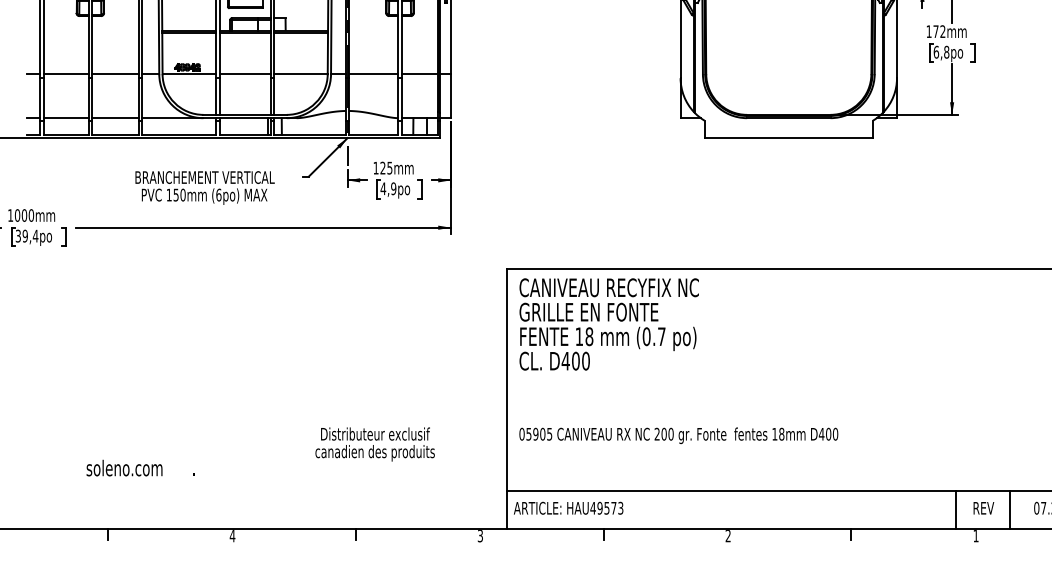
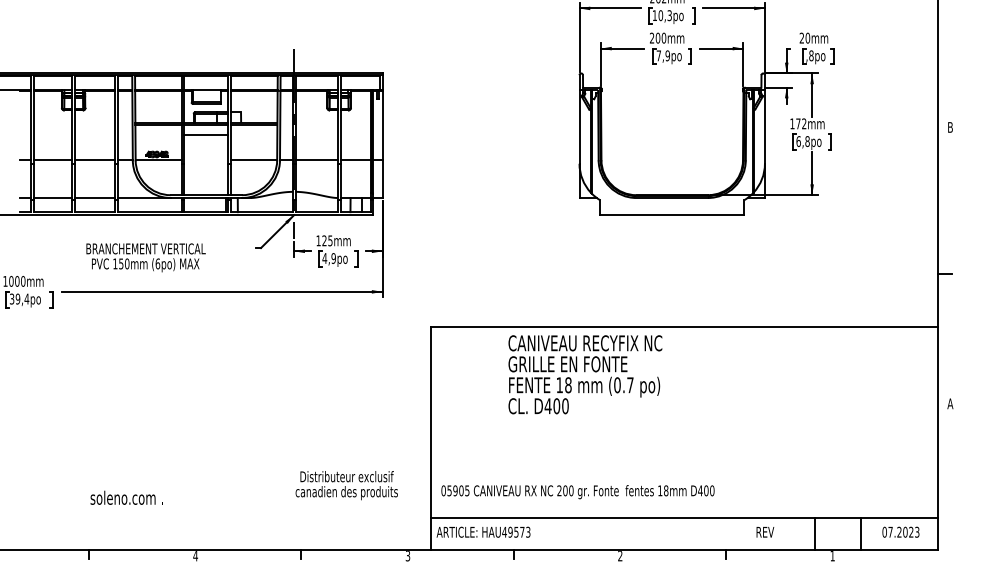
line: (245, 74) -> (206, 135), moved
text: (204, 187) -> (145, 257), moved
text: (609, 324) -> (585, 374), moved
text: (678, 436) -> (577, 492), moved
text: (374, 444) -> (346, 485), moved
text: (123, 467) -> (122, 497), moved
text: (984, 508) -> (765, 532), moved

